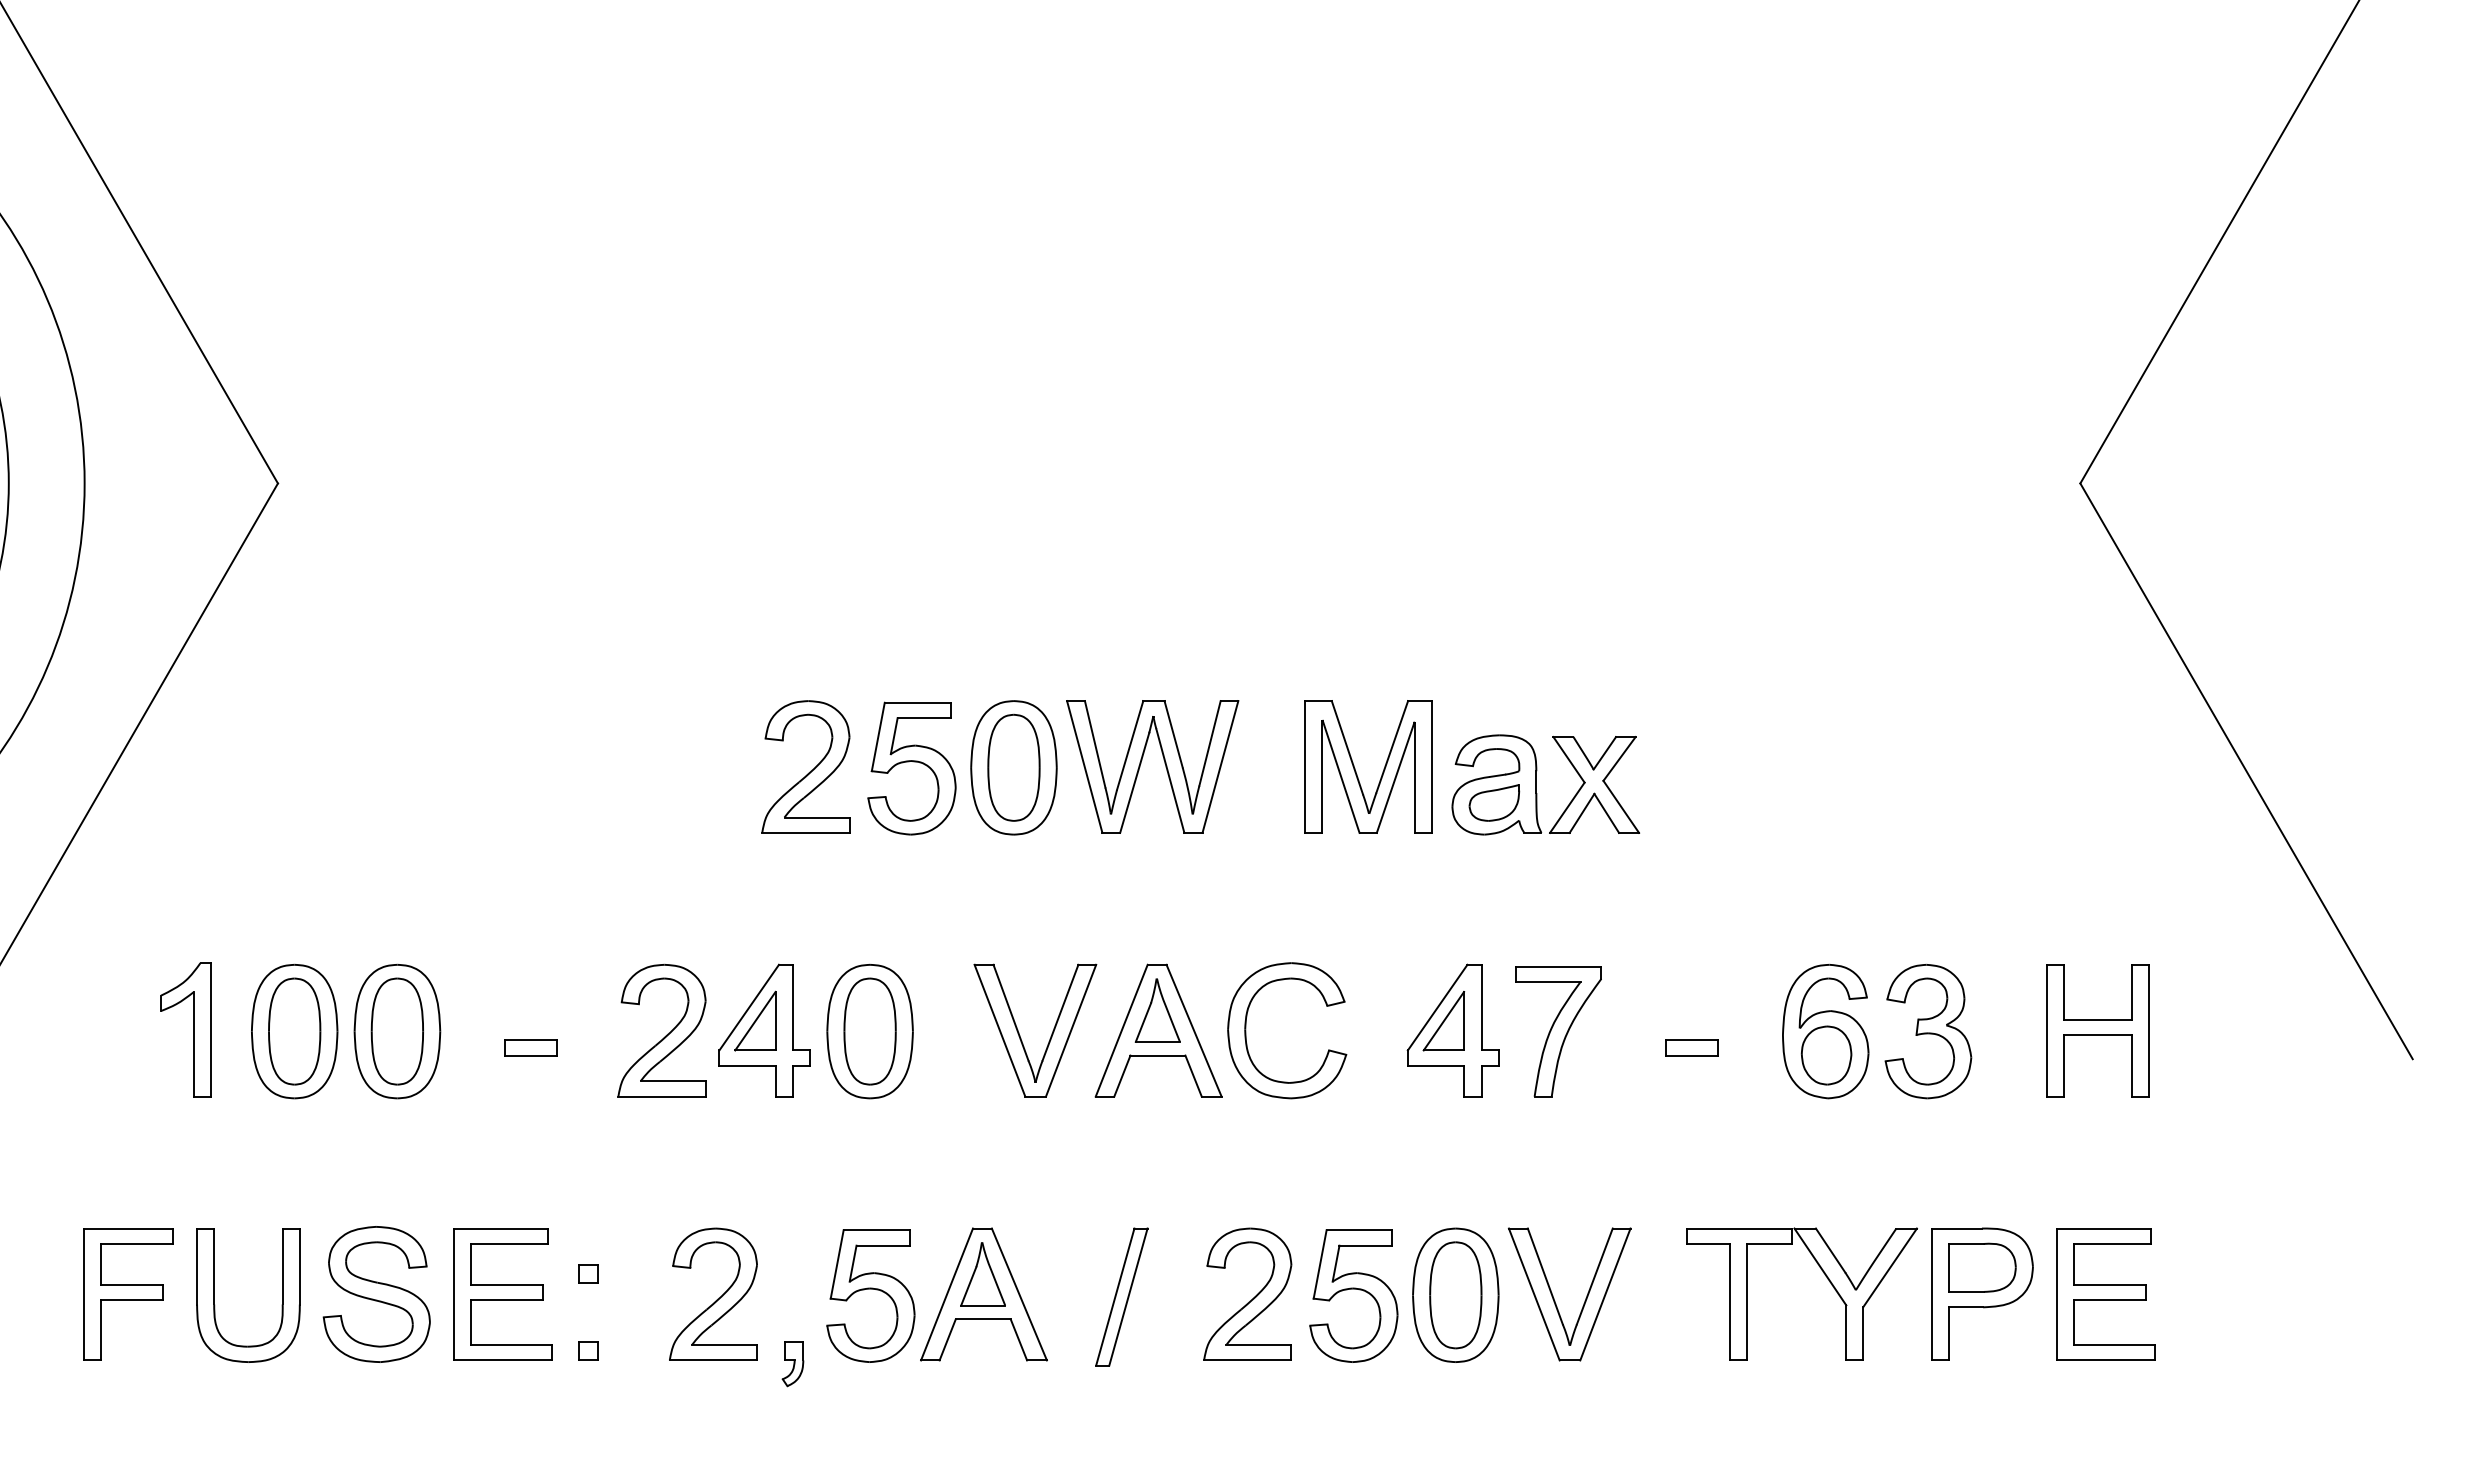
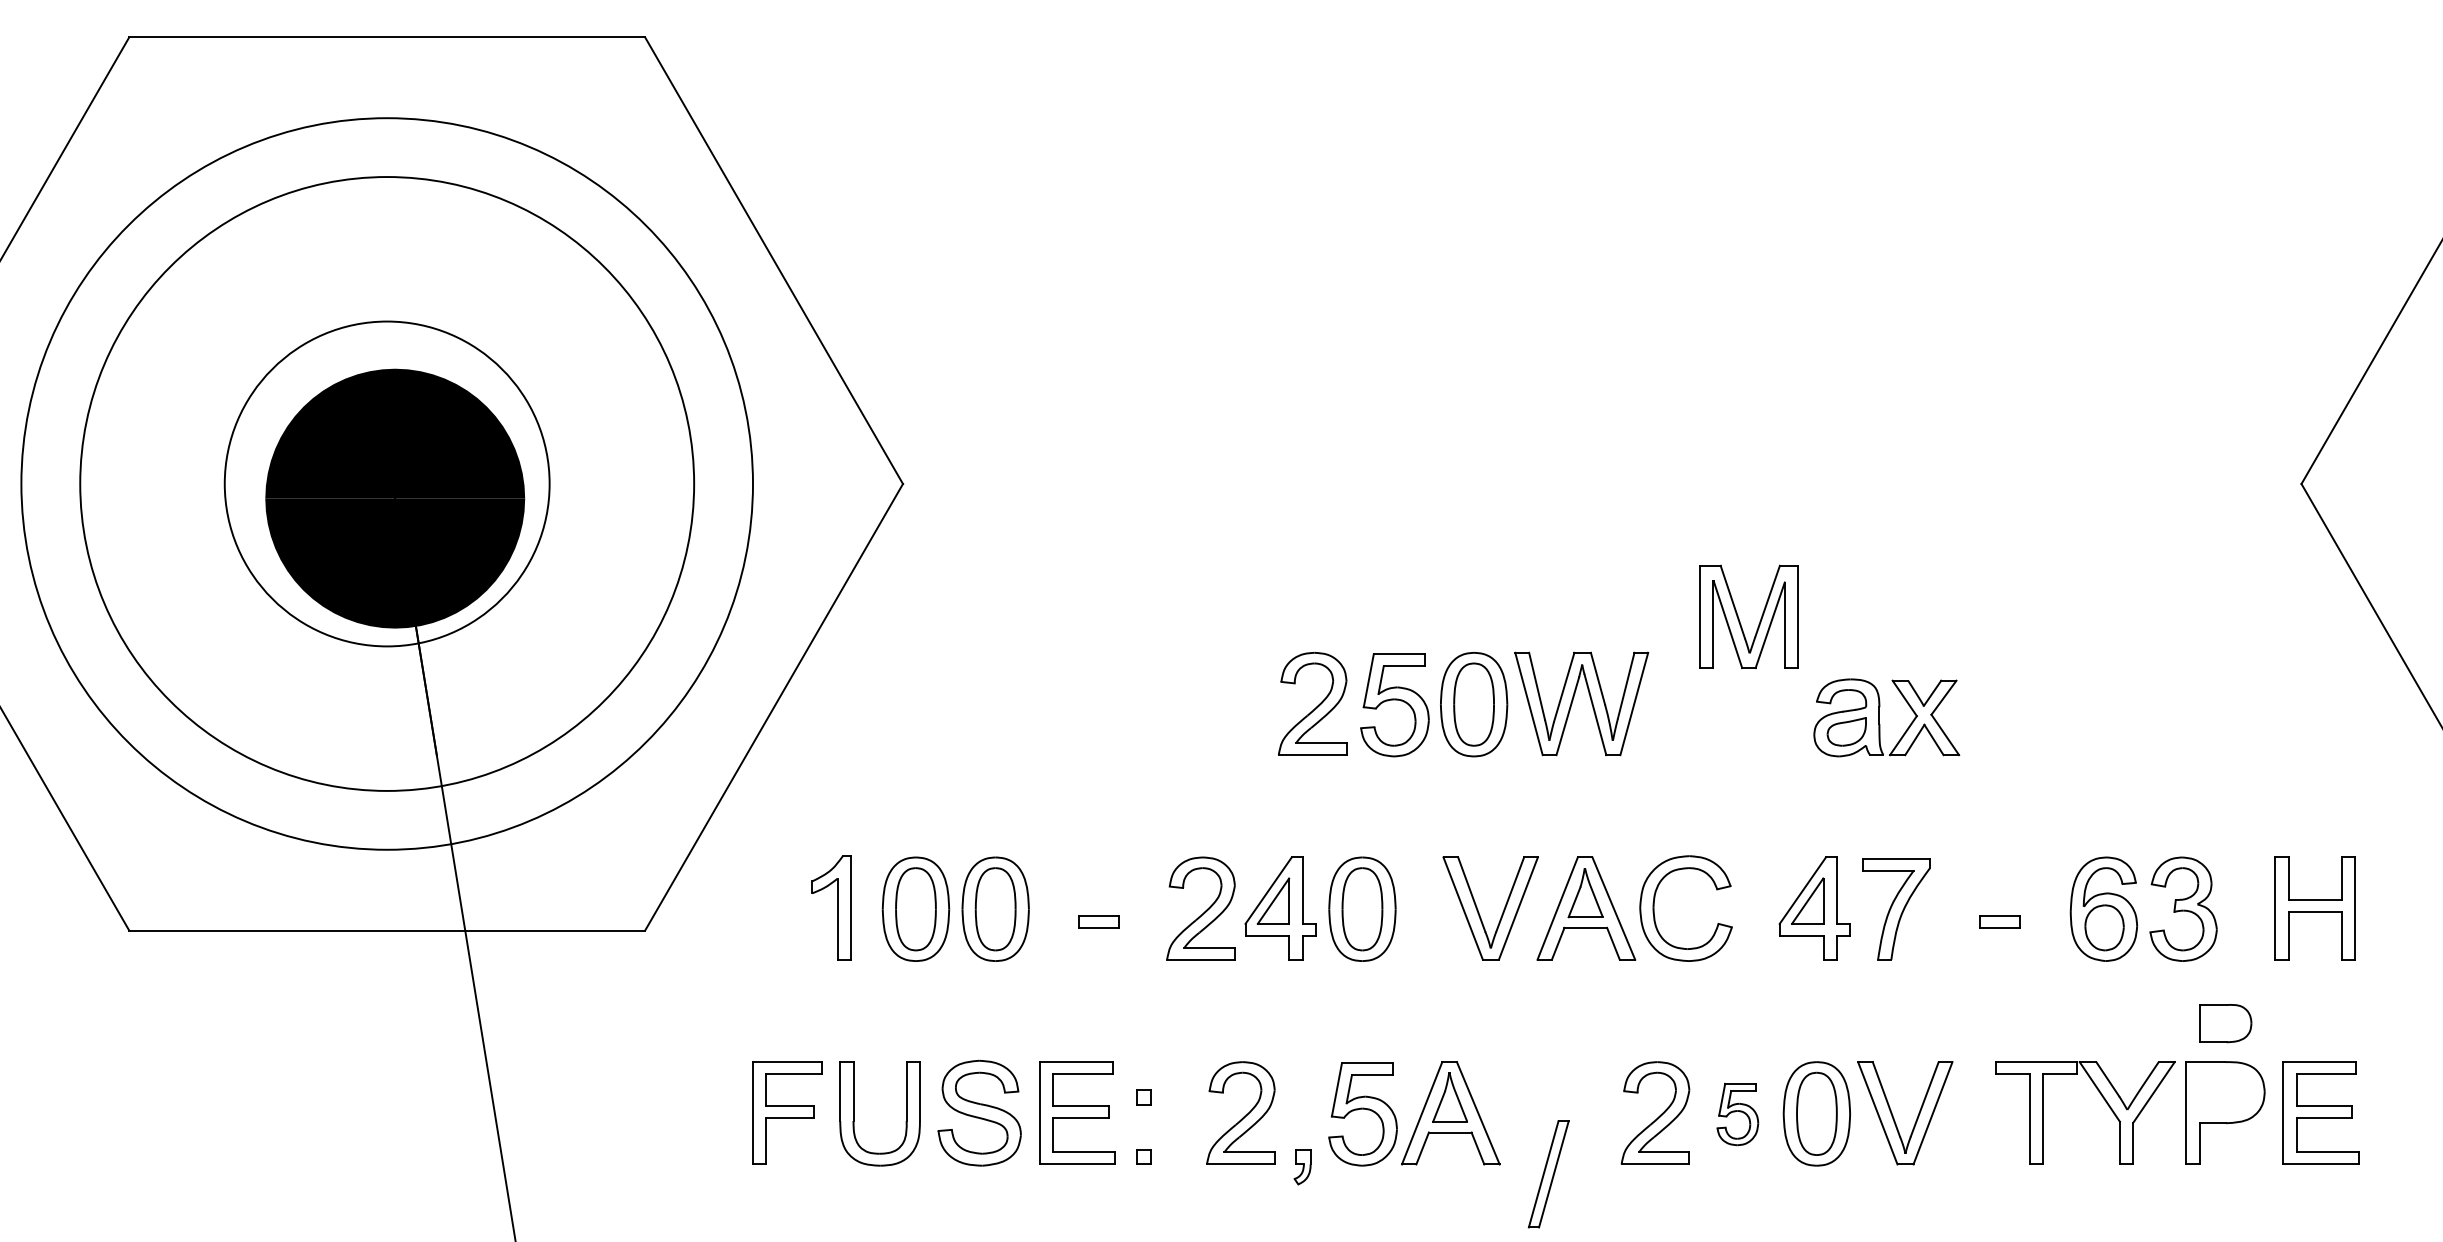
part: (1356, 768) -> (1739, 618), moved
part: (1982, 1267) -> (2225, 1023), moved
part: (1353, 1296) -> (1737, 1114), size x0.6
part: (1121, 1297) -> (1548, 1174), moved

